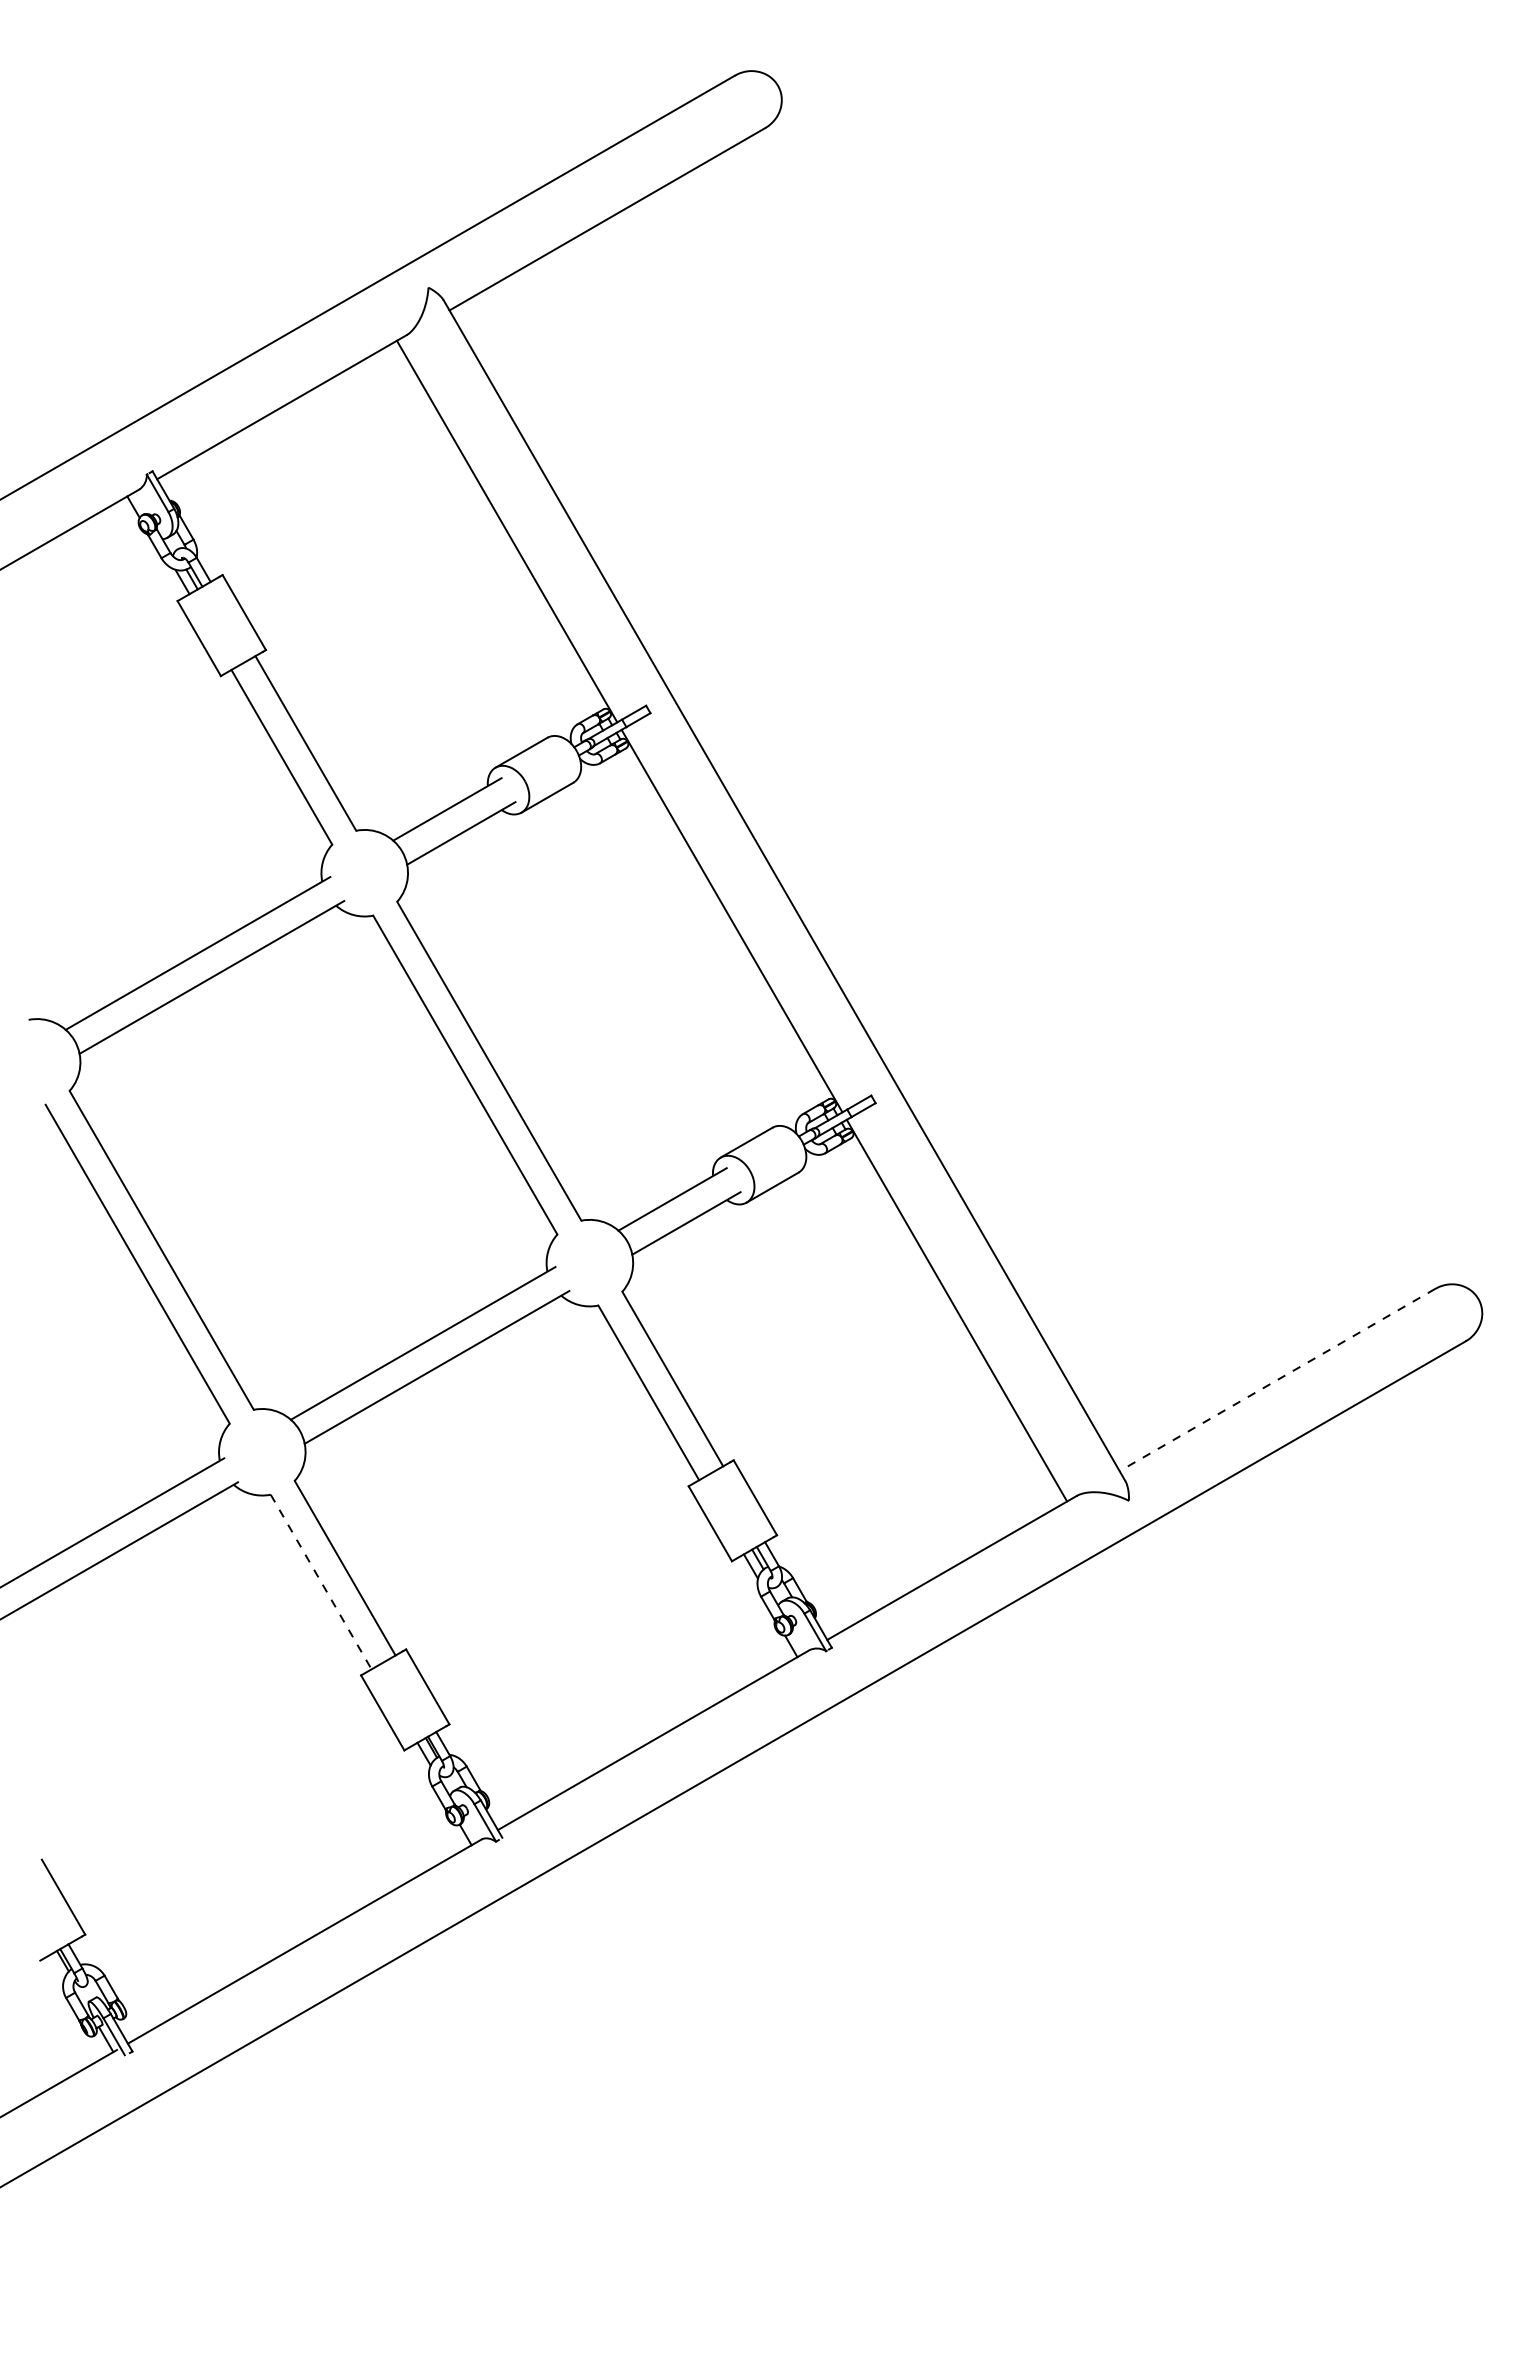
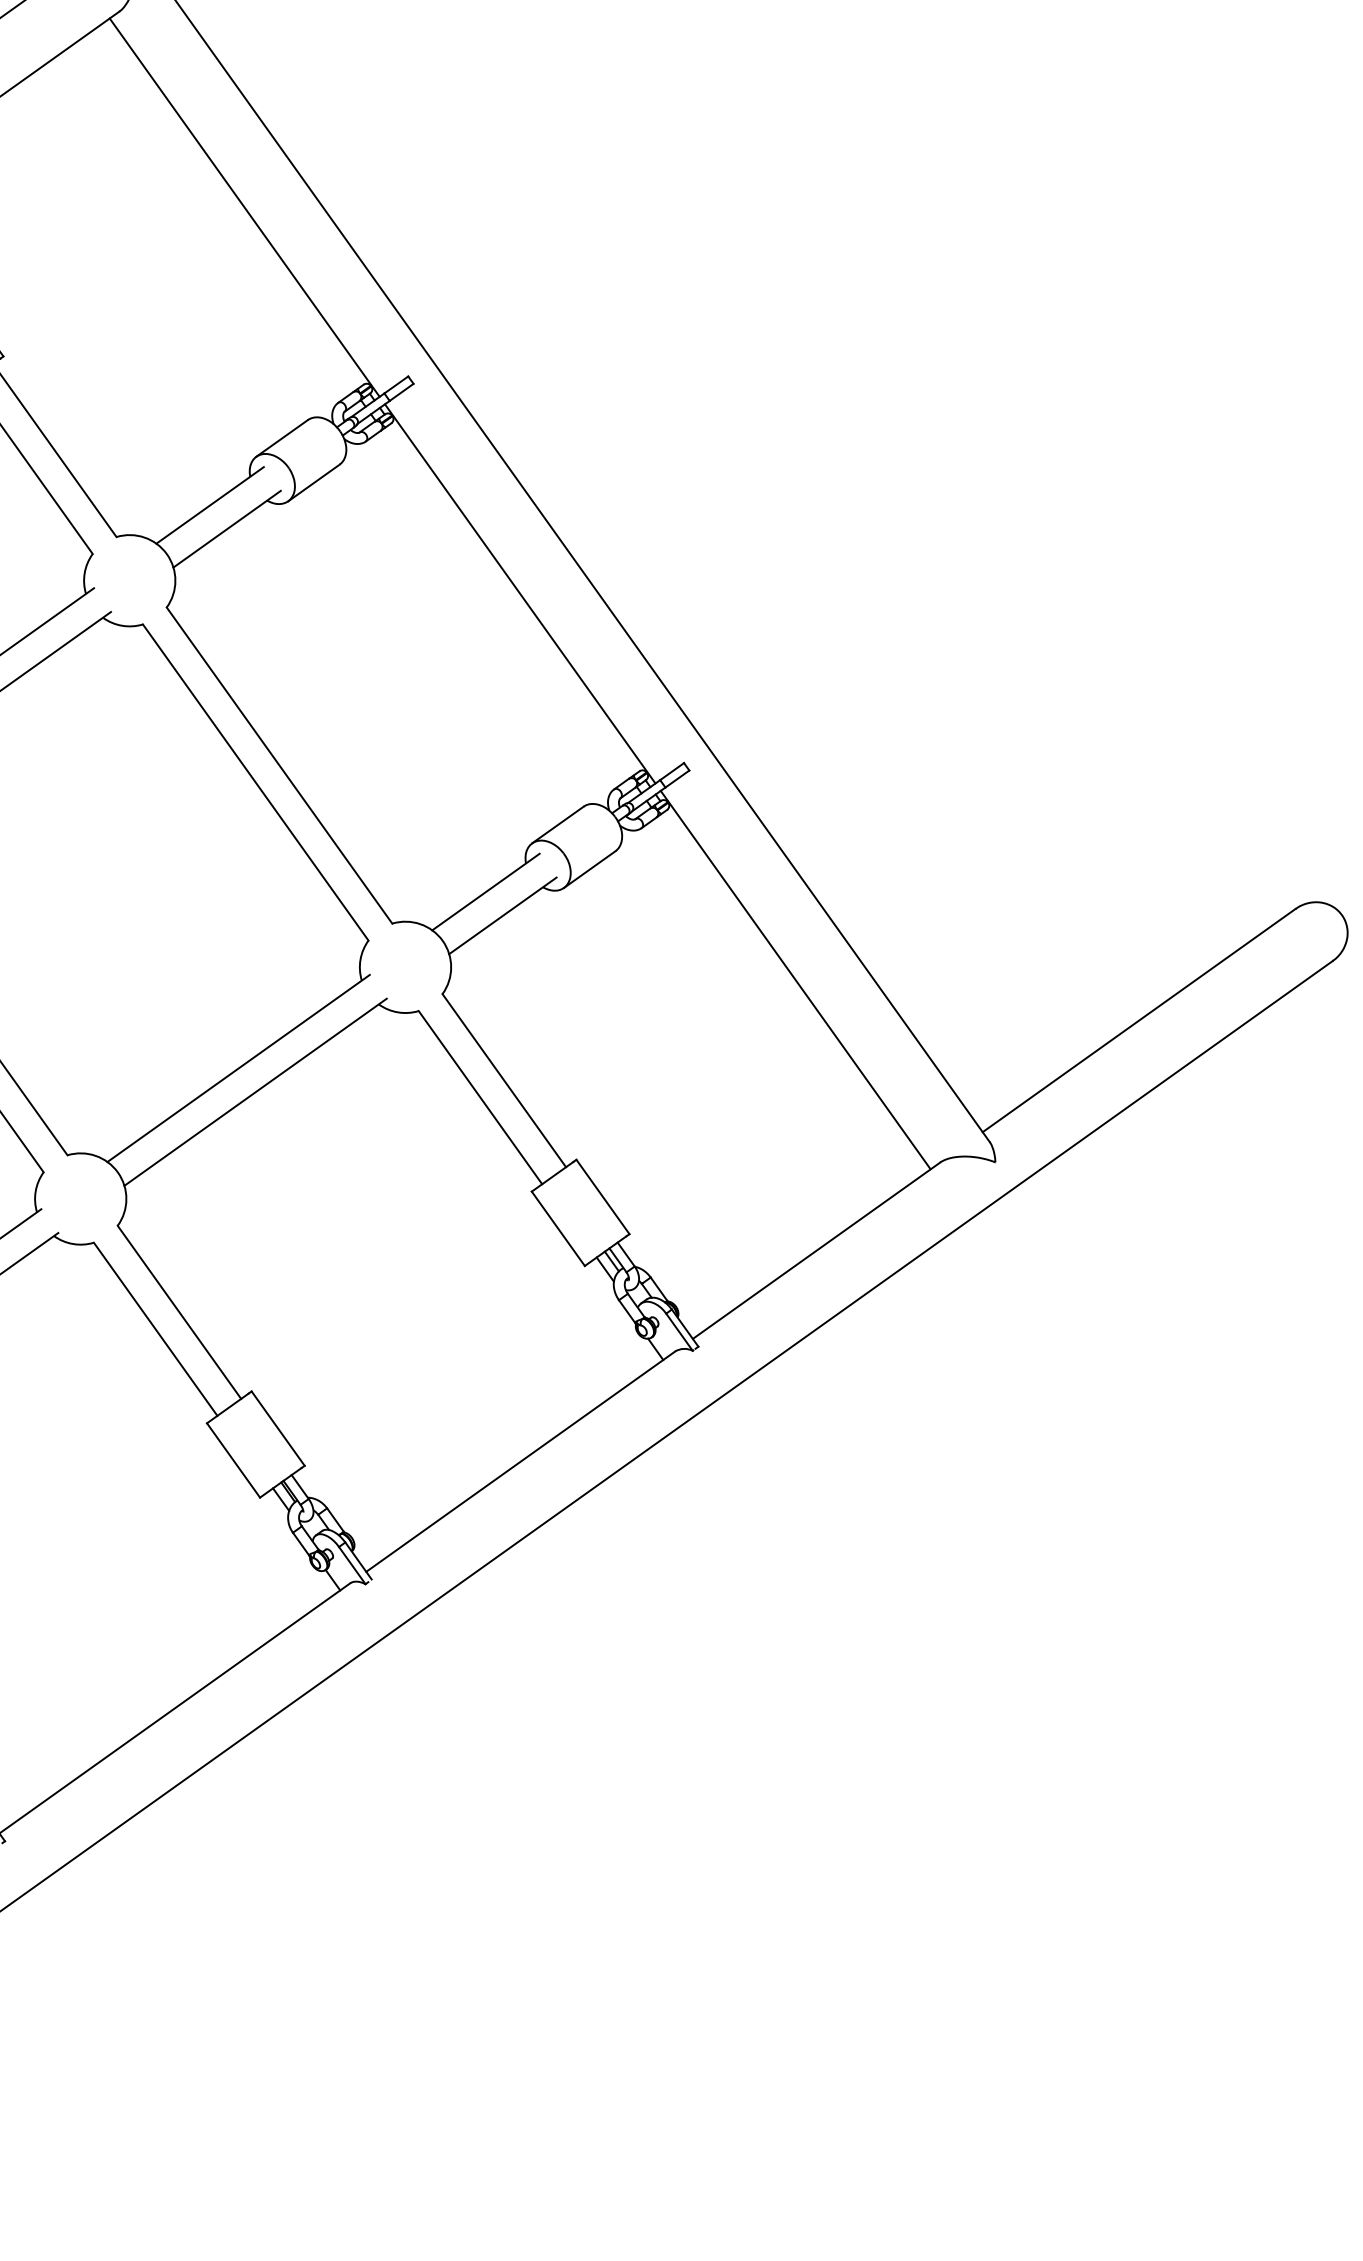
line: (1277, 1380) -> (1139, 1021), dashed -> solid
line: (321, 1582) -> (156, 1329), dashed -> solid

